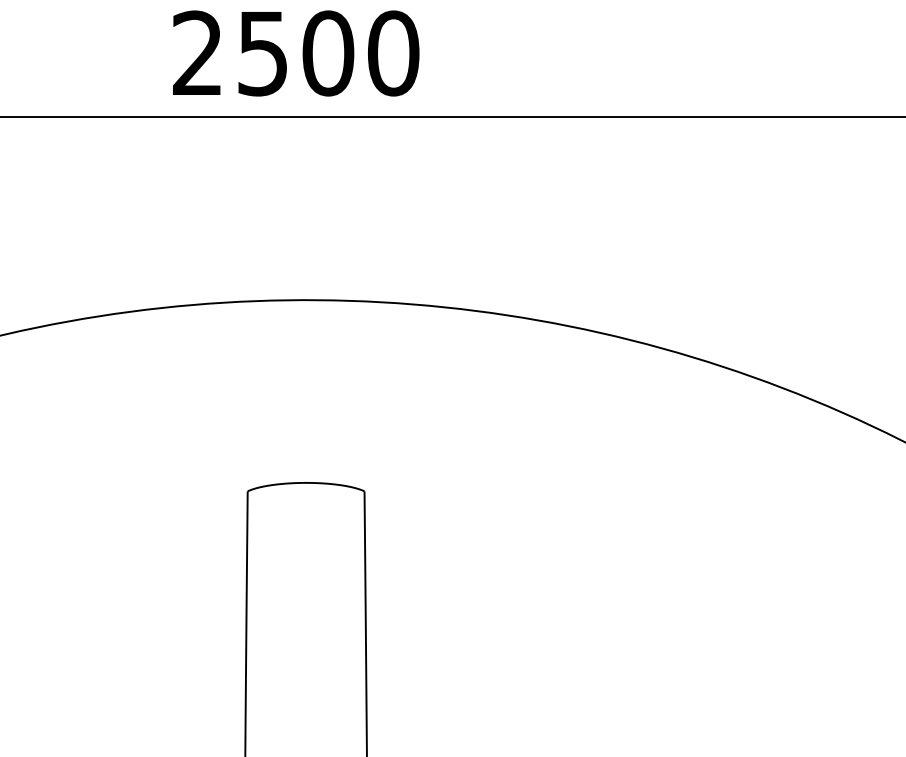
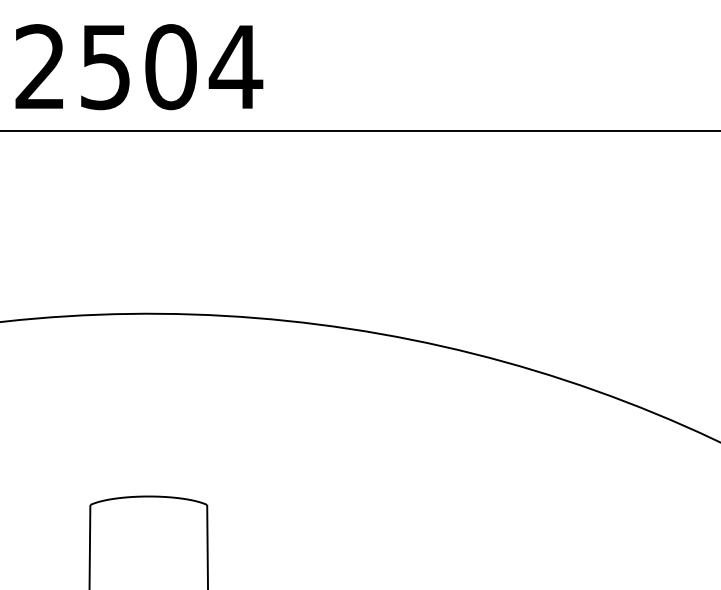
text: (393, 53) -> (236, 67), 2500 -> 2504

